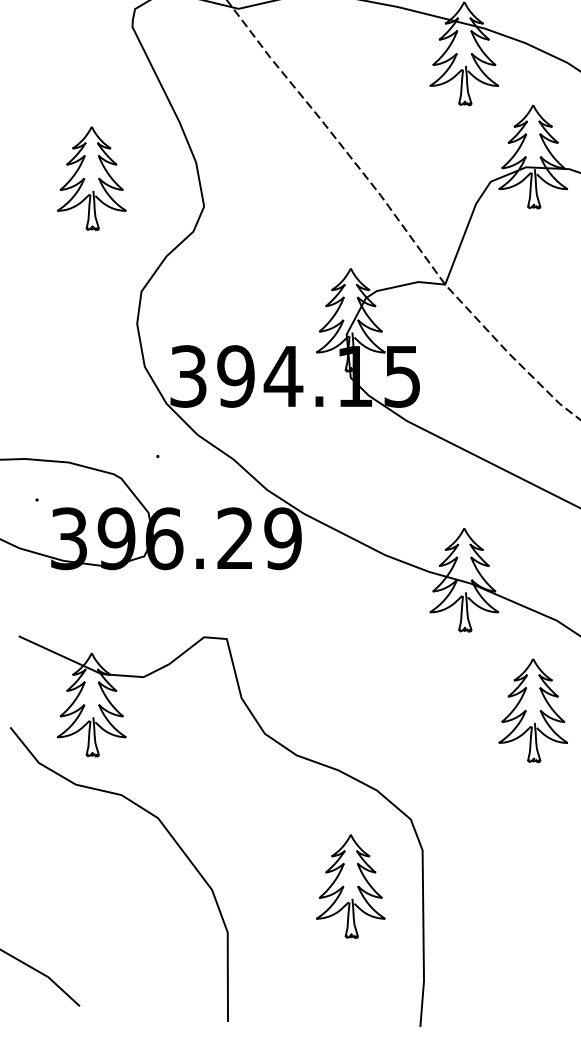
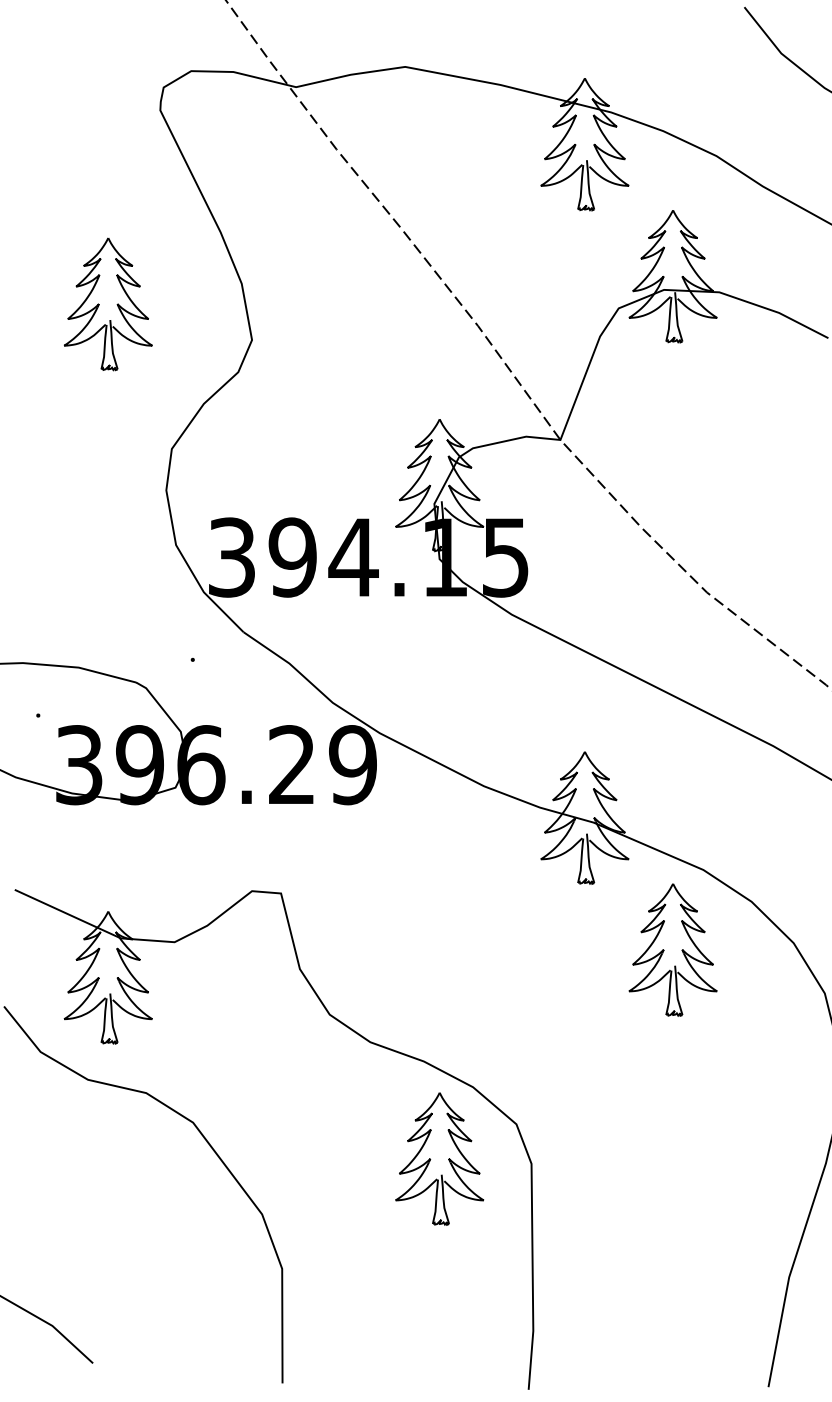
part: (532, 710) -> (672, 949), moved
part: (350, 886) -> (439, 1158), moved

